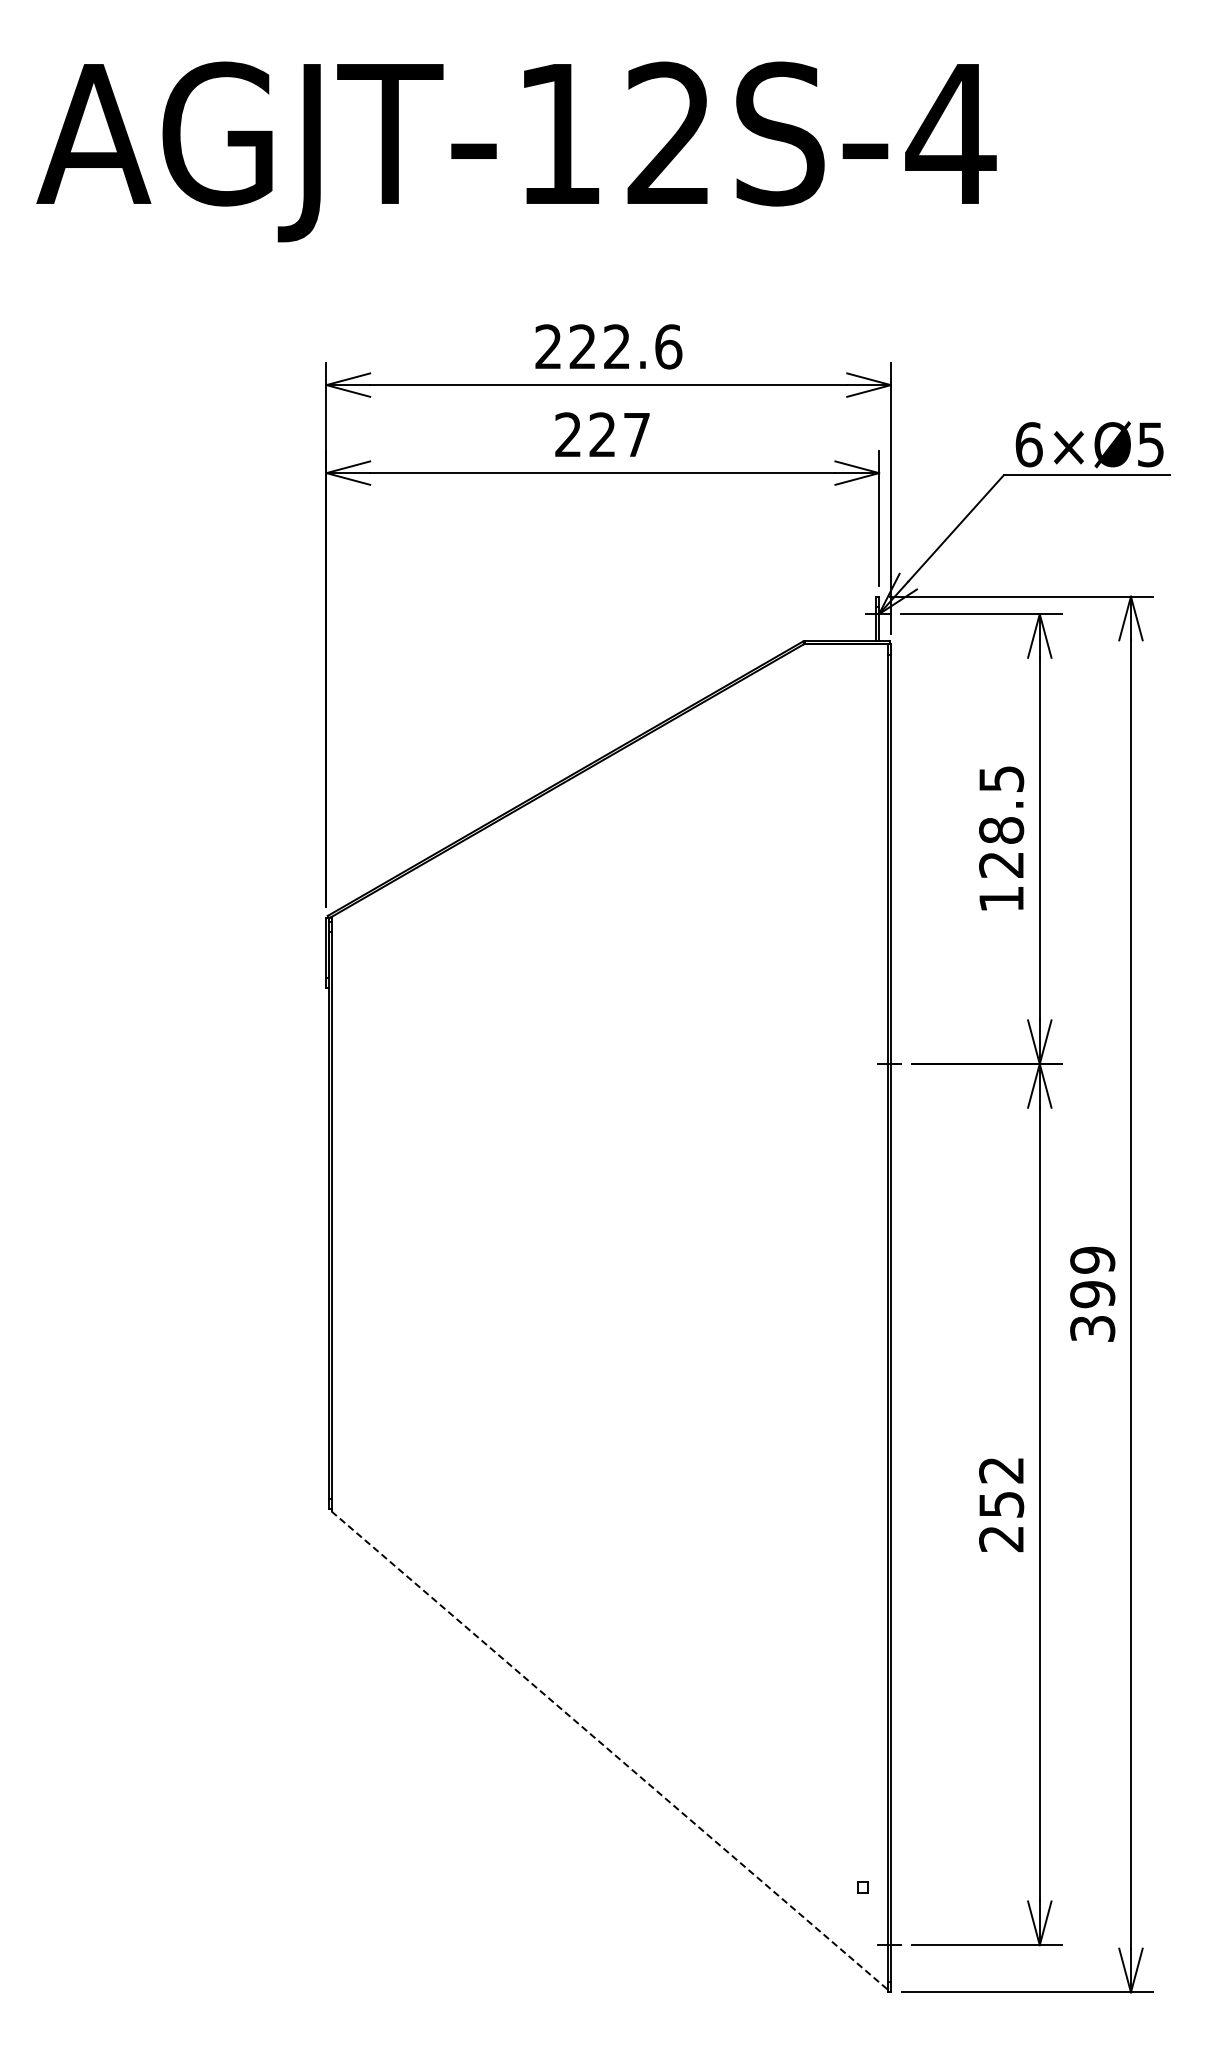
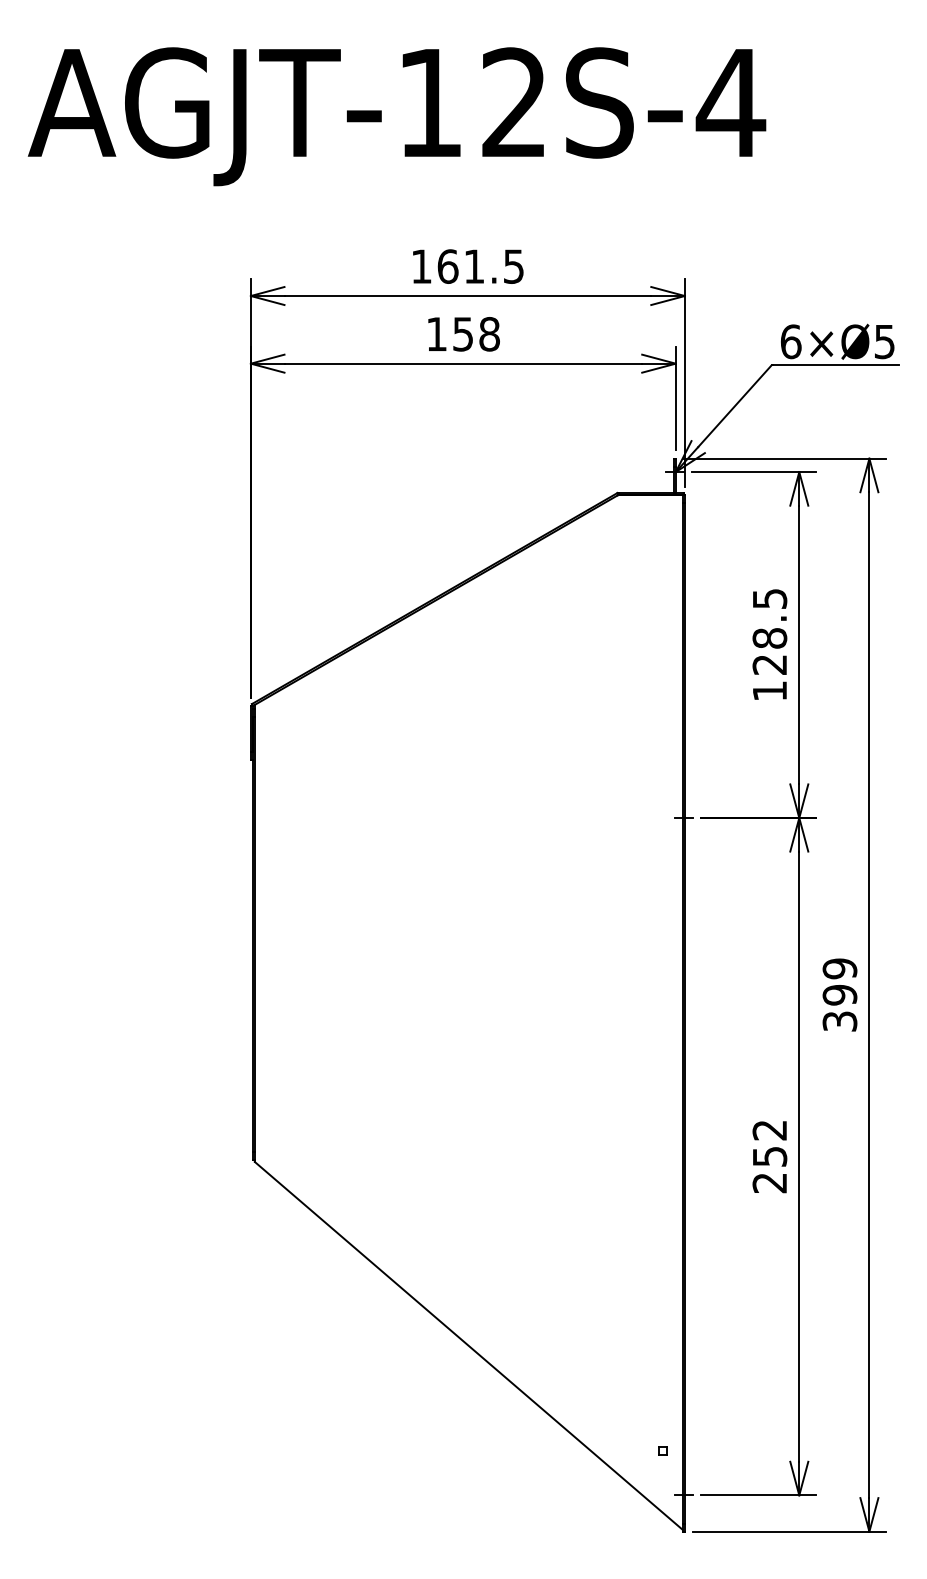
text: (608, 346) -> (467, 266), 222.6 -> 161.5
text: (602, 434) -> (463, 333), 227 -> 158
line: (610, 1751) -> (469, 1346), dashed -> solid

